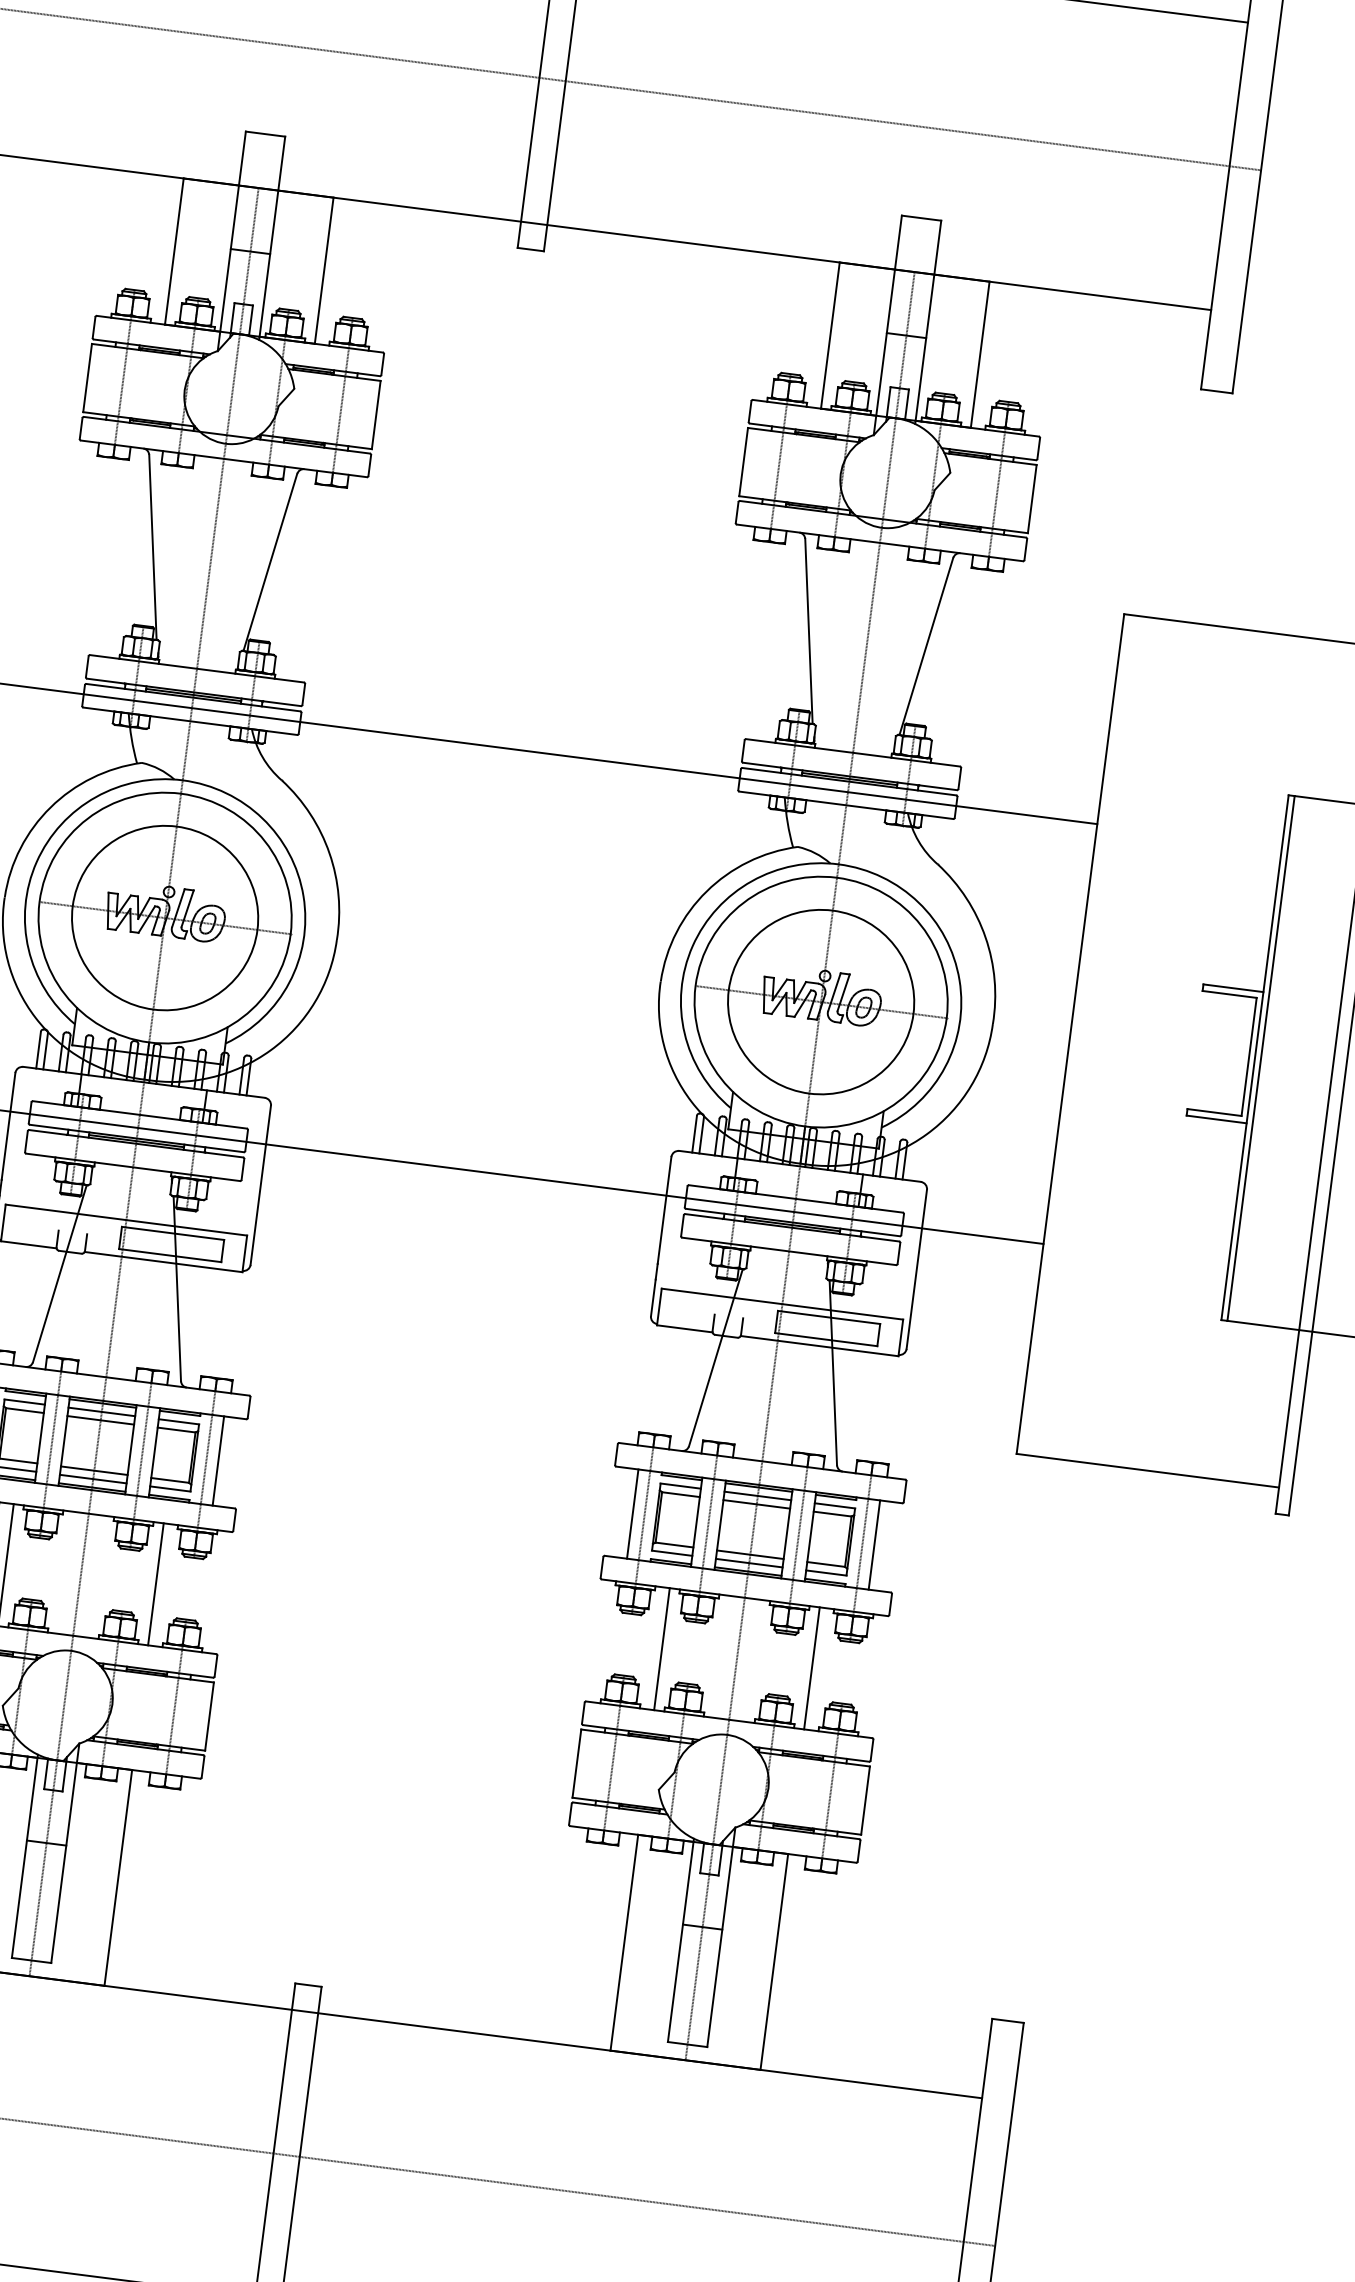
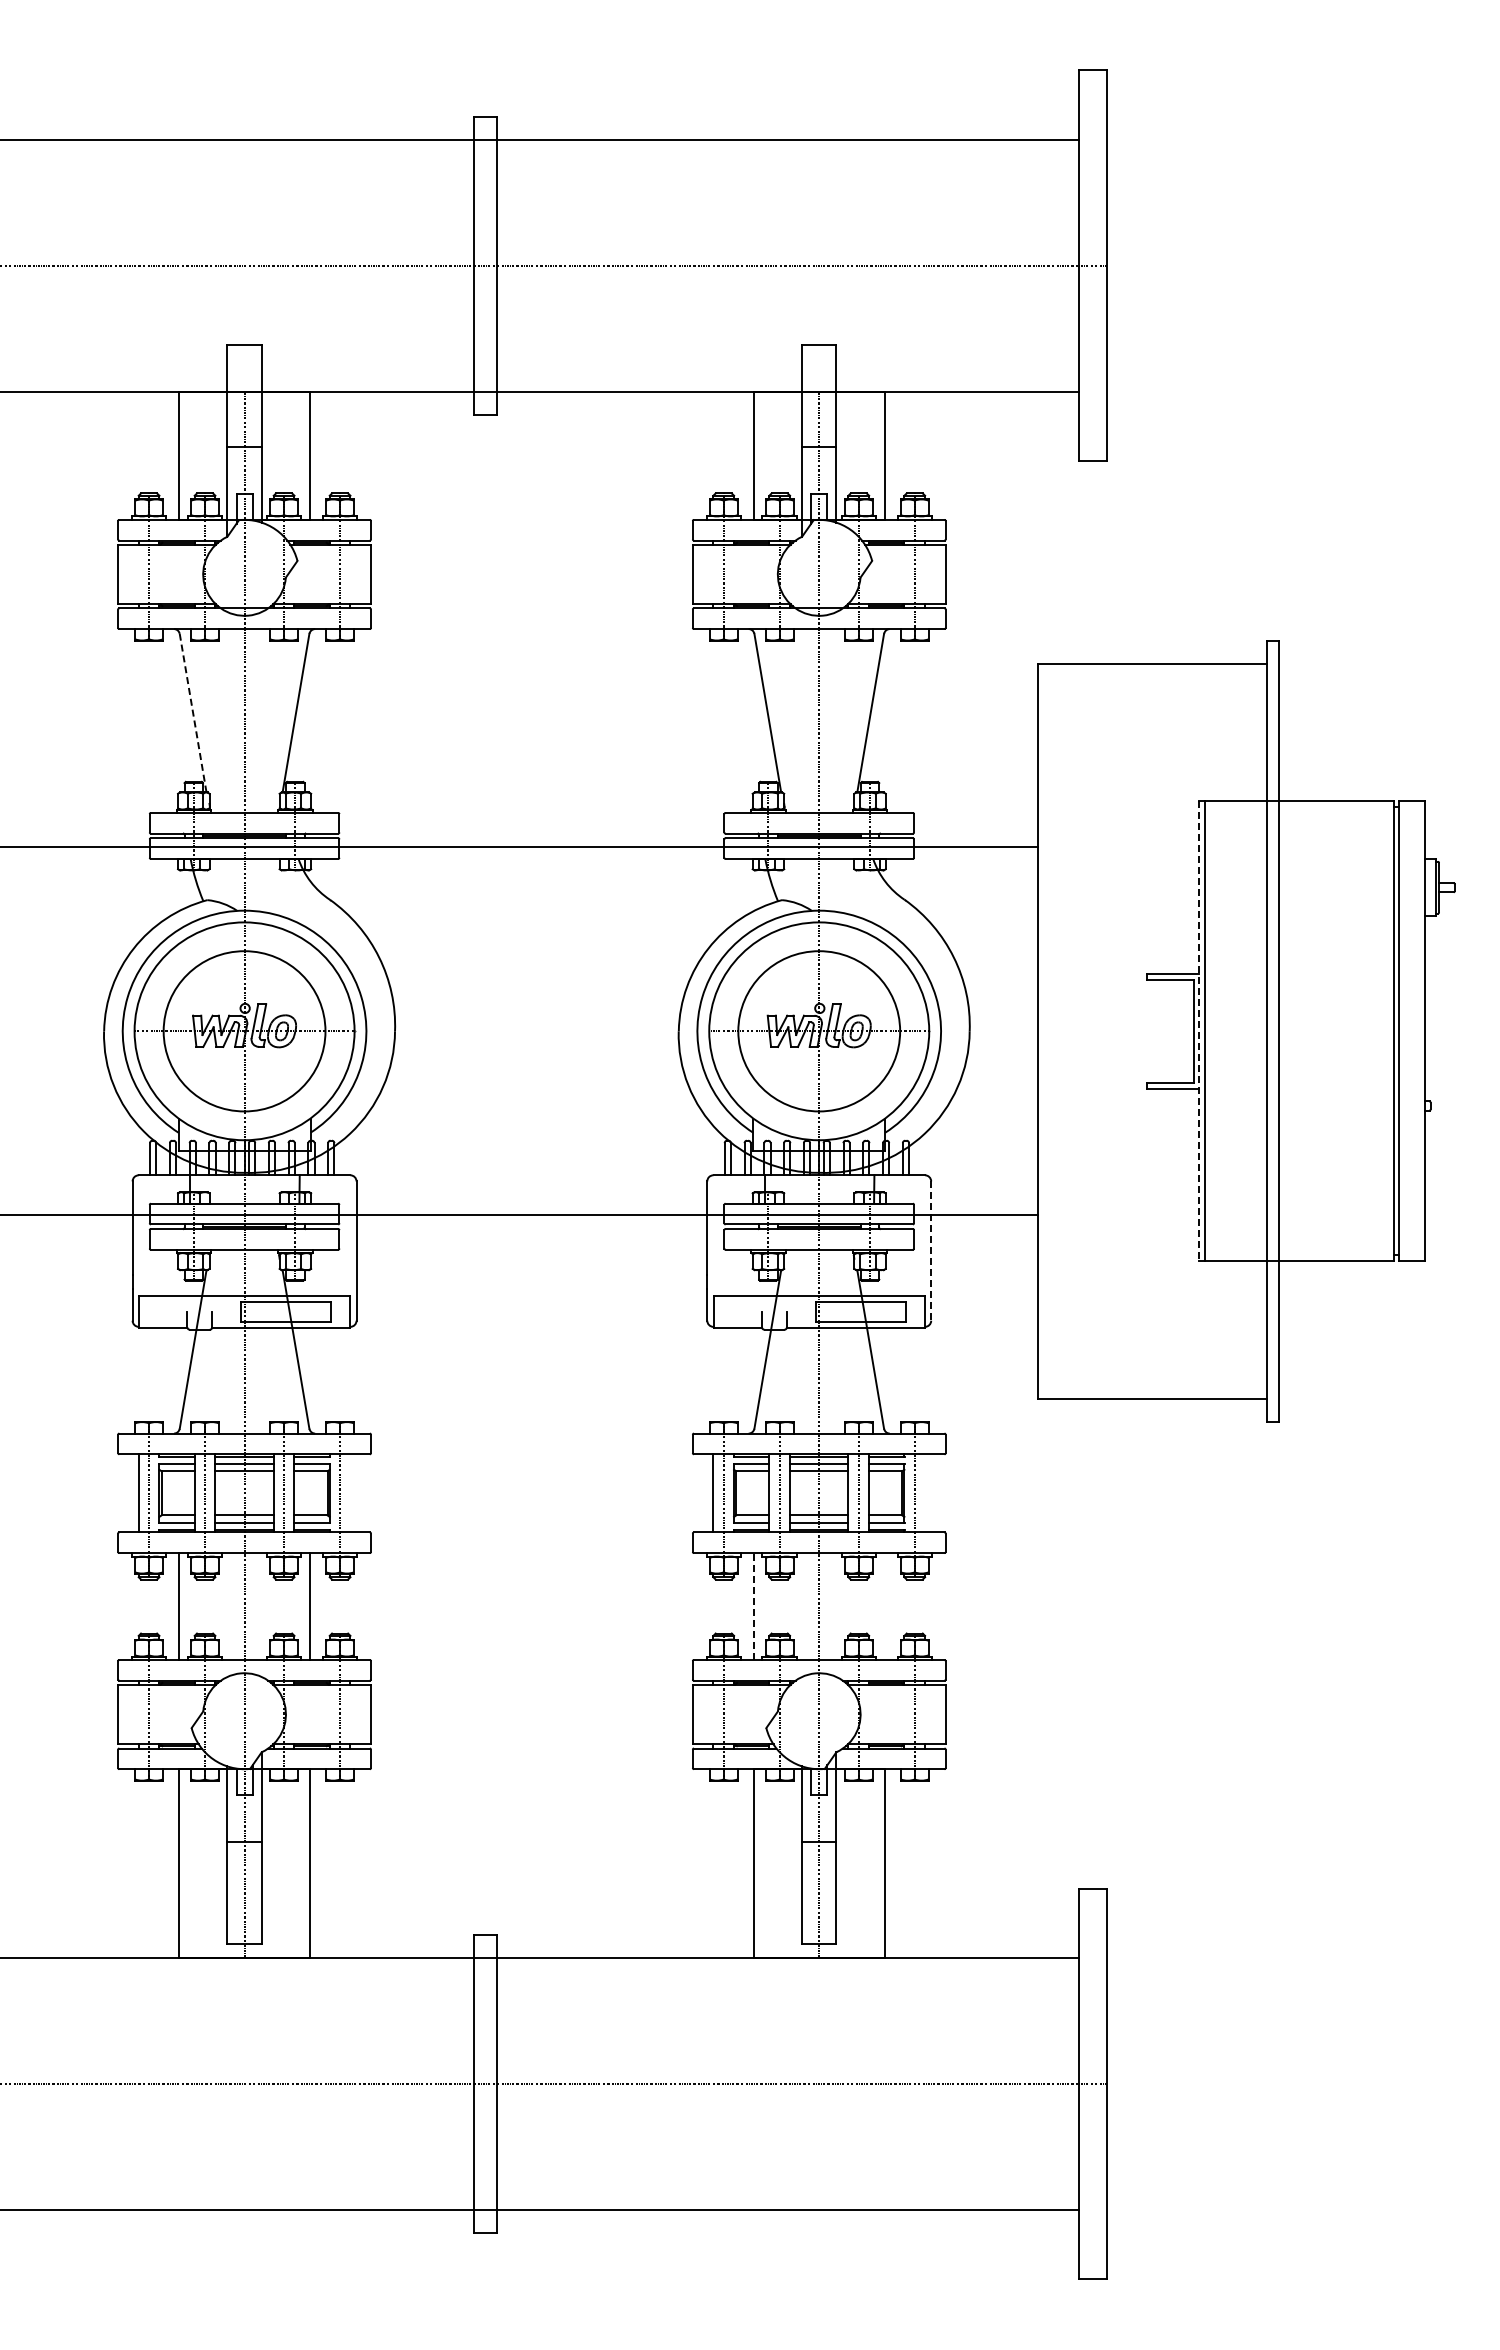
line: (153, 546) -> (193, 712), solid -> dashed
line: (1255, 1057) -> (1199, 1031), solid -> dashed
line: (917, 1269) -> (931, 1251), solid -> dashed
line: (218, 1461) -> (350, 1493), removed
line: (874, 1545) -> (925, 1493), removed
line: (661, 1649) -> (753, 1606), solid -> dashed
line: (811, 1668) -> (884, 1606), removed

